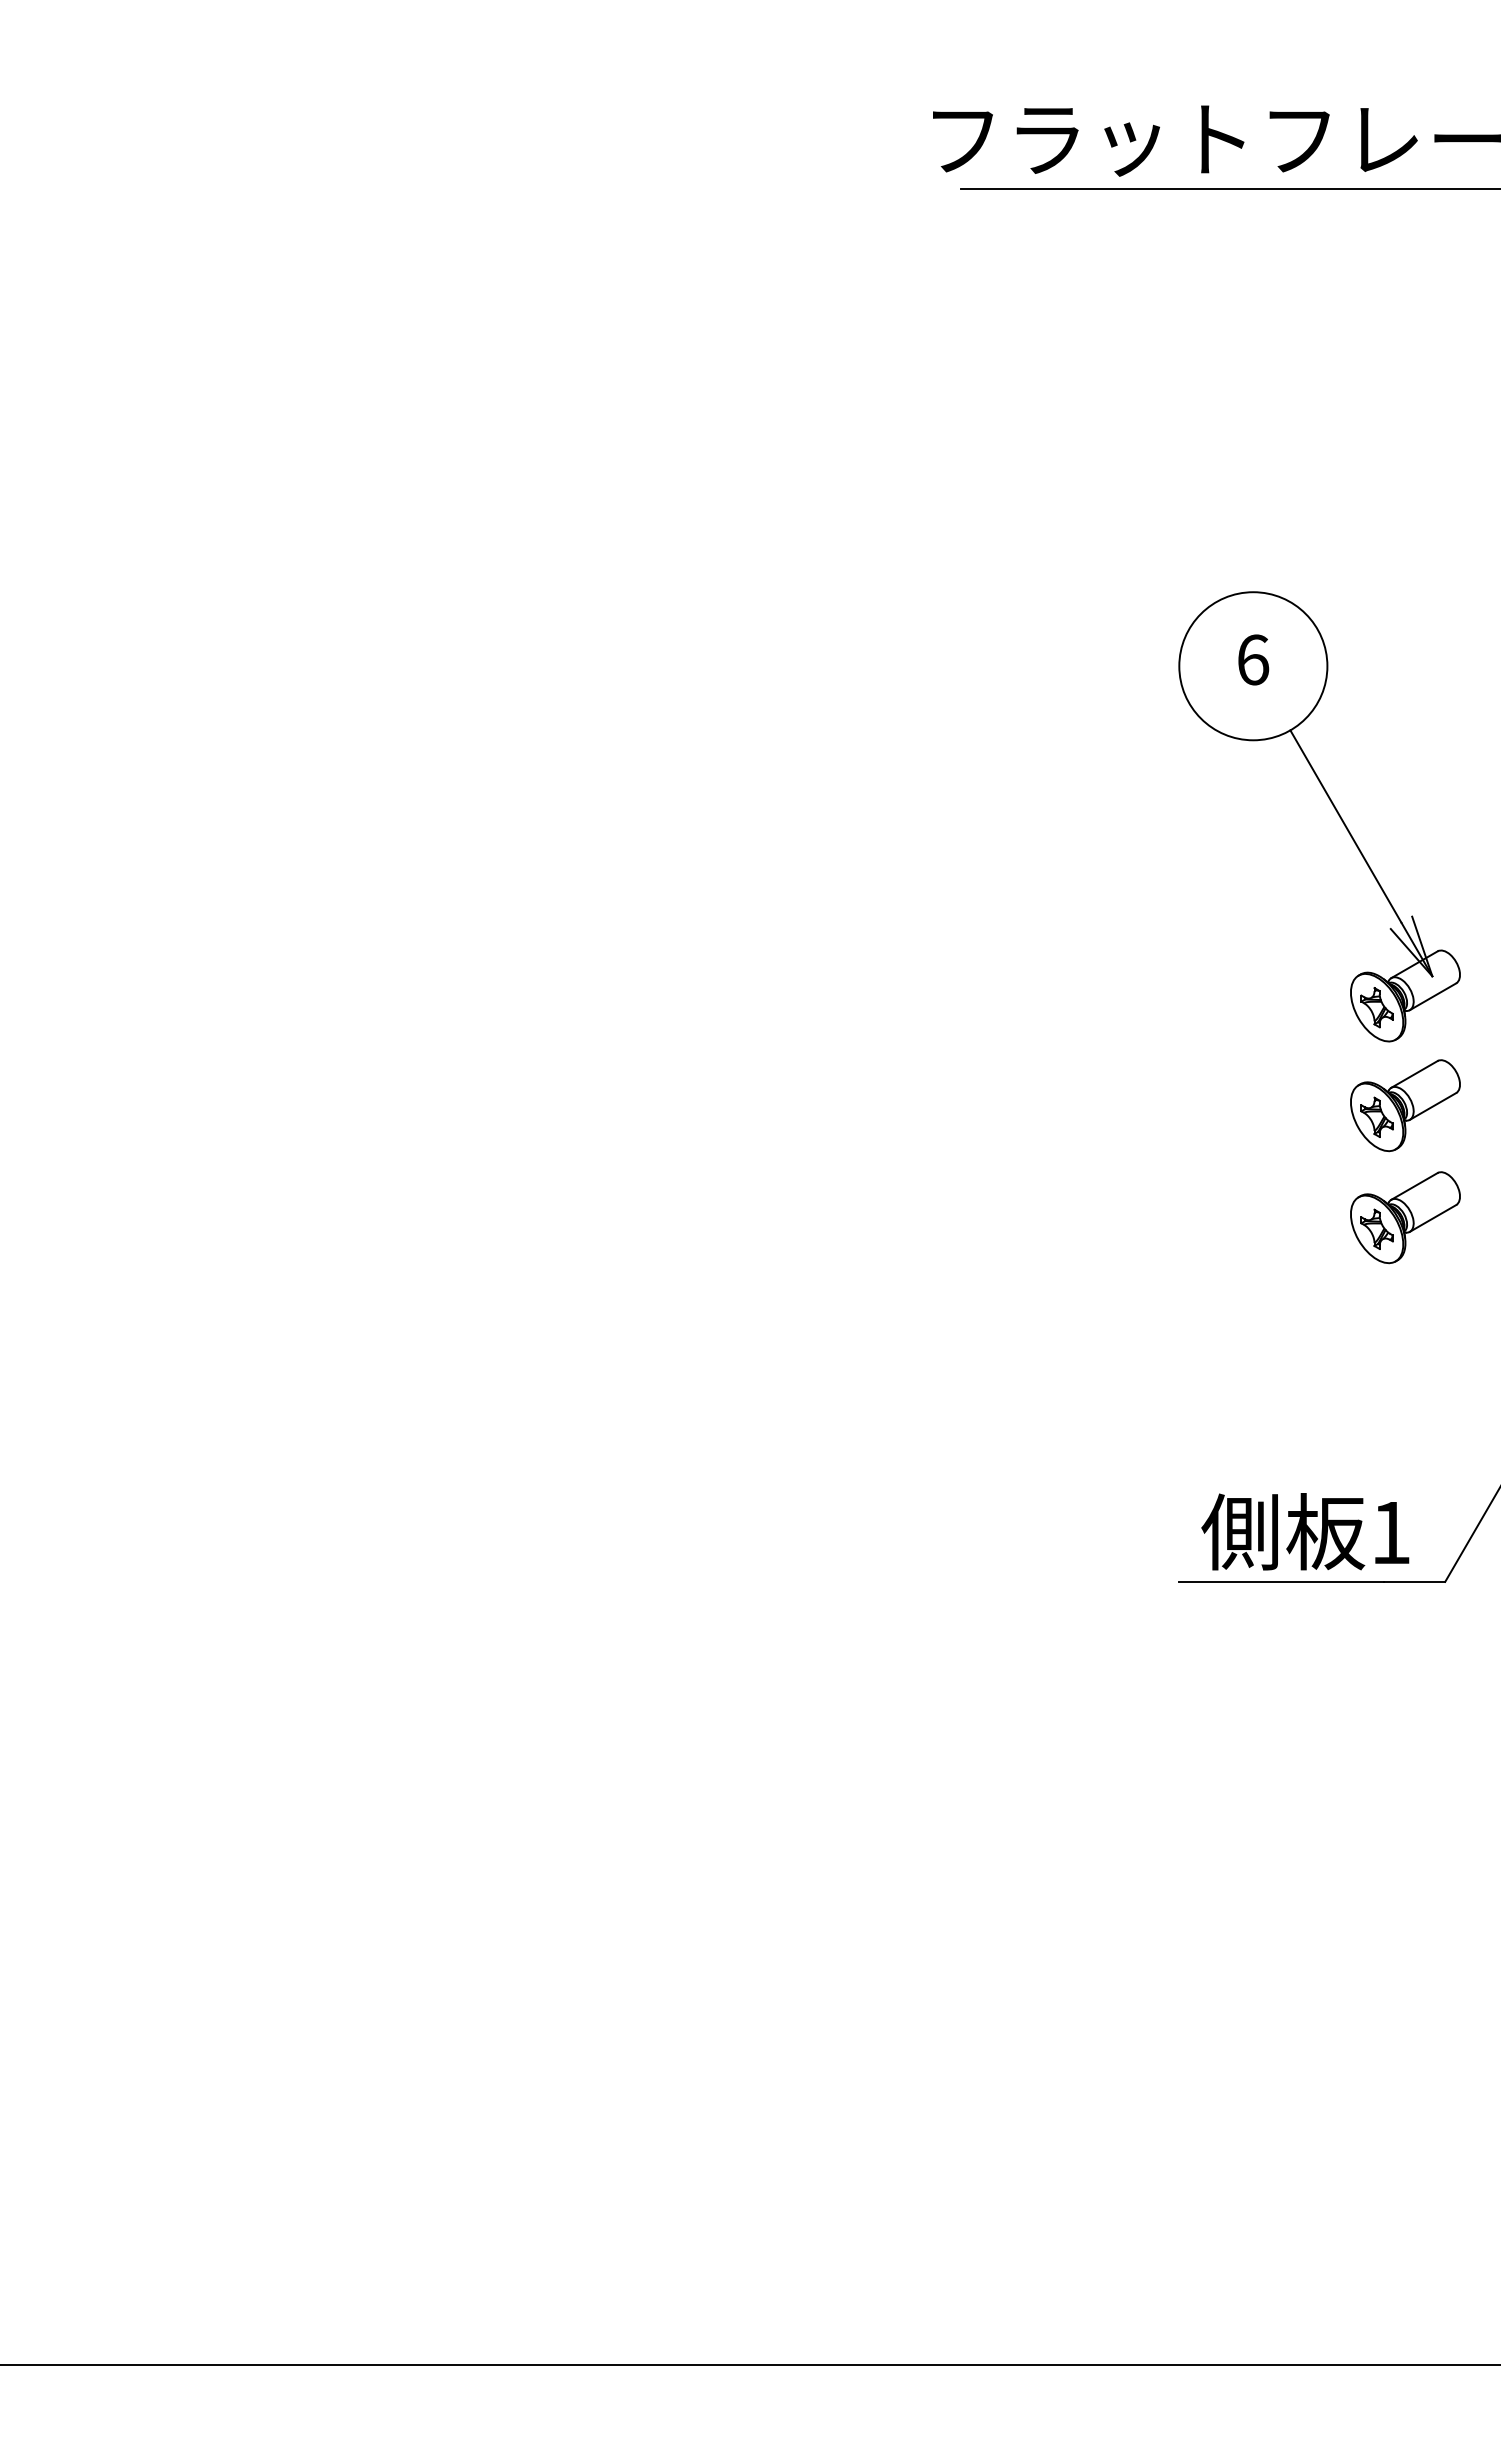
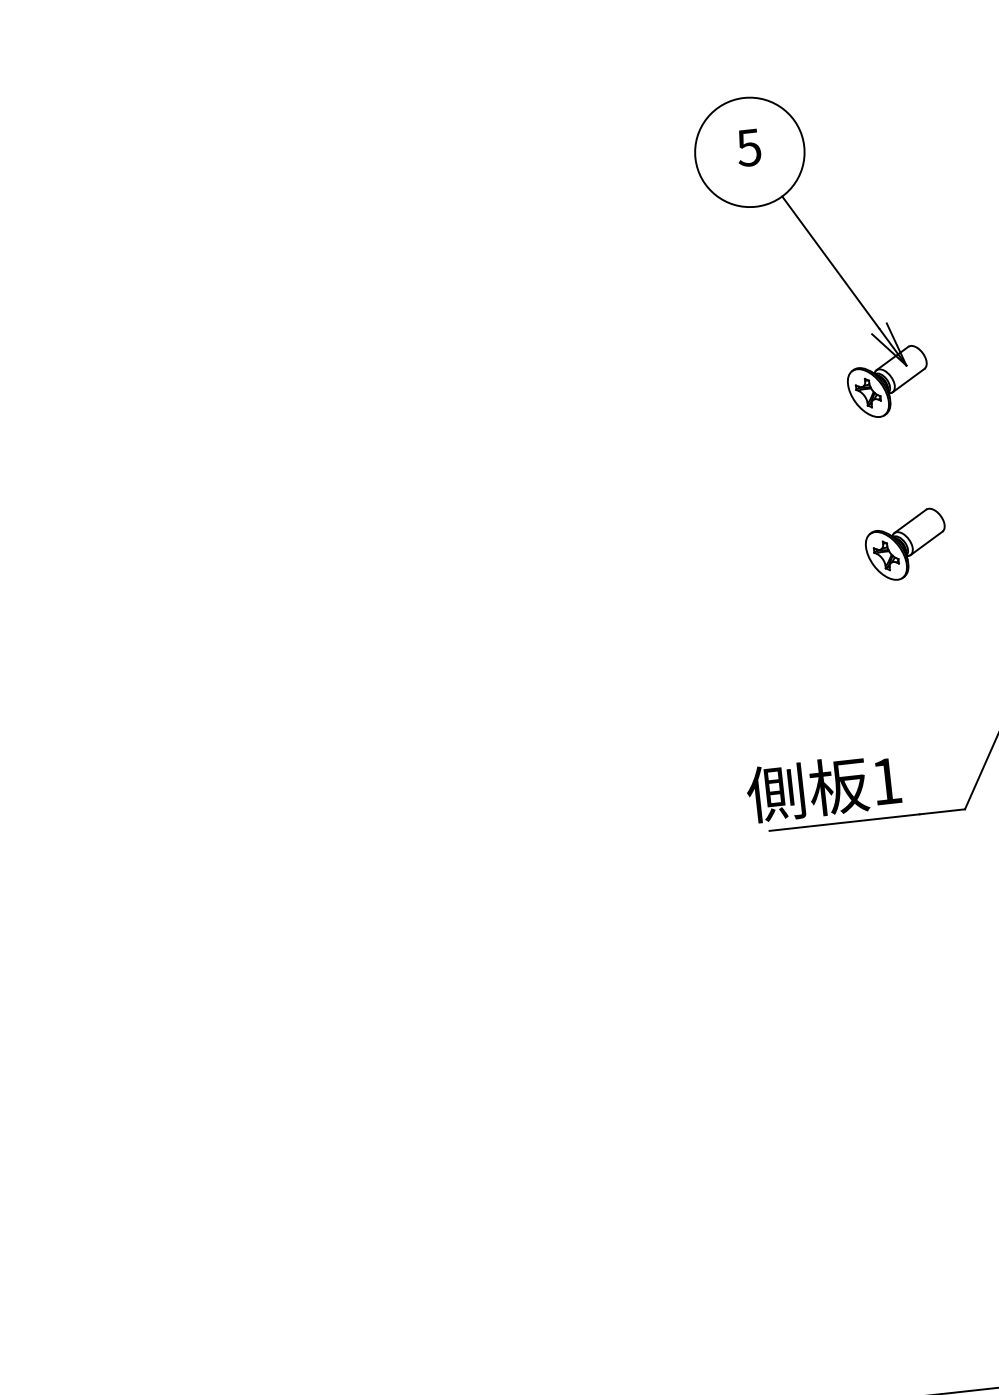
text: (1252, 659) -> (748, 147), 6 -> 5
part: (1405, 1105) -> (897, 462), removed
text: (1305, 1531) -> (823, 787), moved

